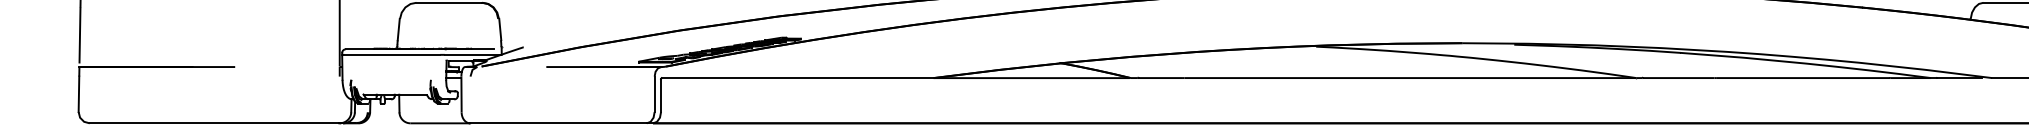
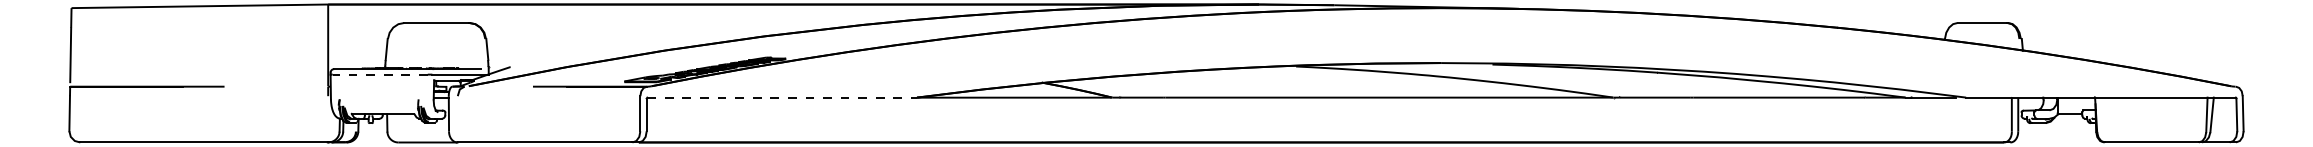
line: (392, 54) -> (380, 74), solid -> dashed
line: (798, 77) -> (782, 97), solid -> dashed

